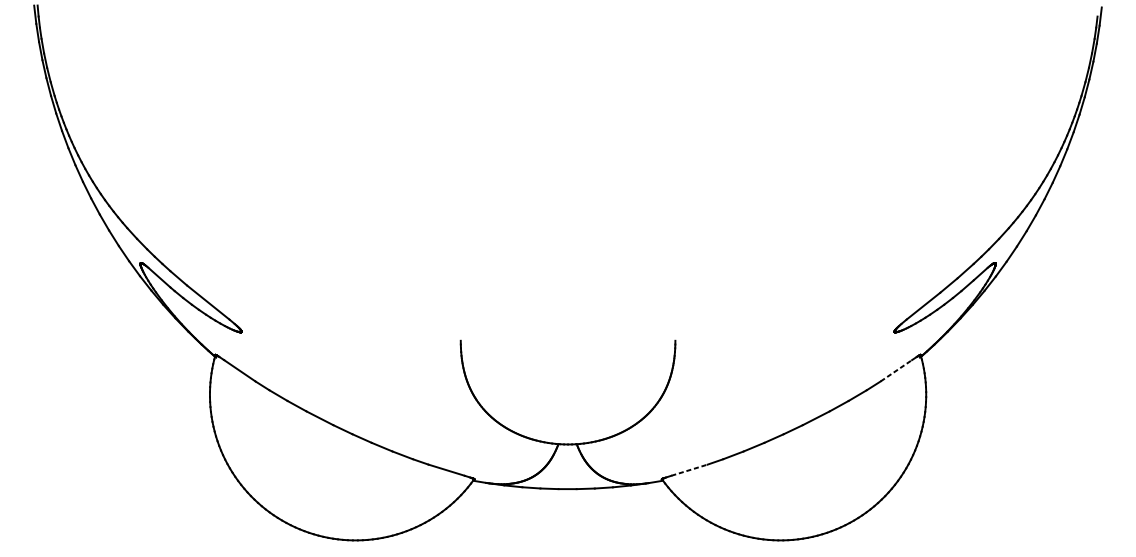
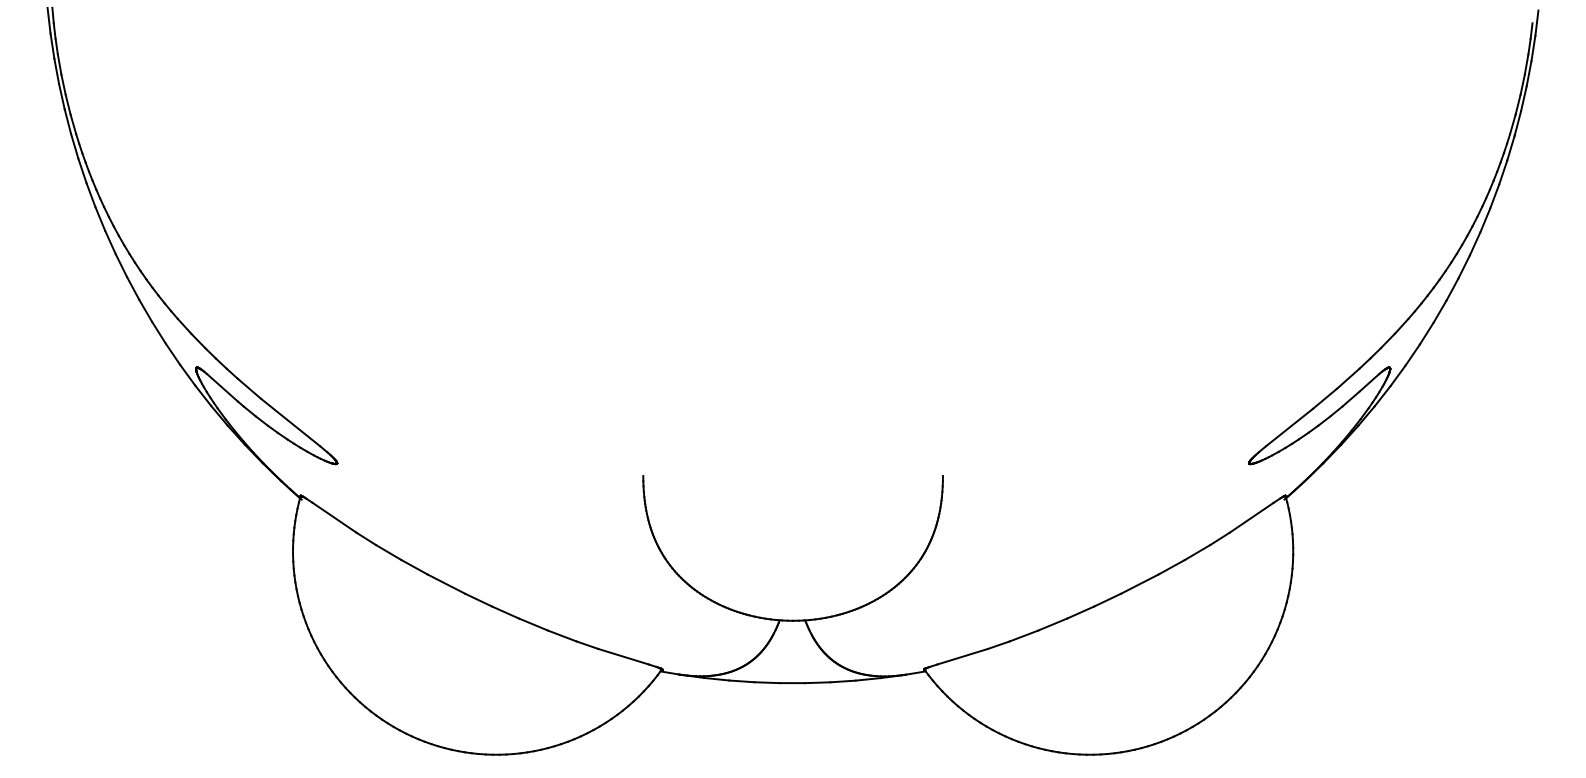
line: (896, 370) -> (1251, 517), dashed -> solid
line: (689, 470) -> (962, 656), dashed -> solid

